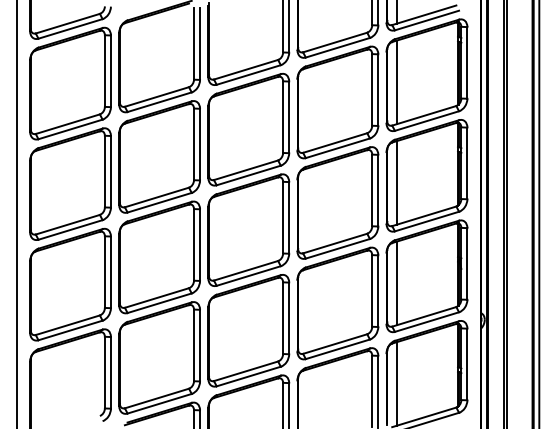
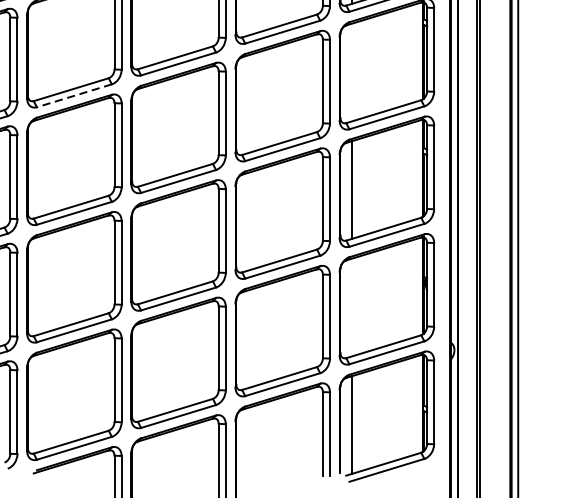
line: (396, 82) -> (351, 72), removed
line: (159, 102) -> (74, 96), solid -> dashed
line: (396, 283) -> (351, 307), removed

